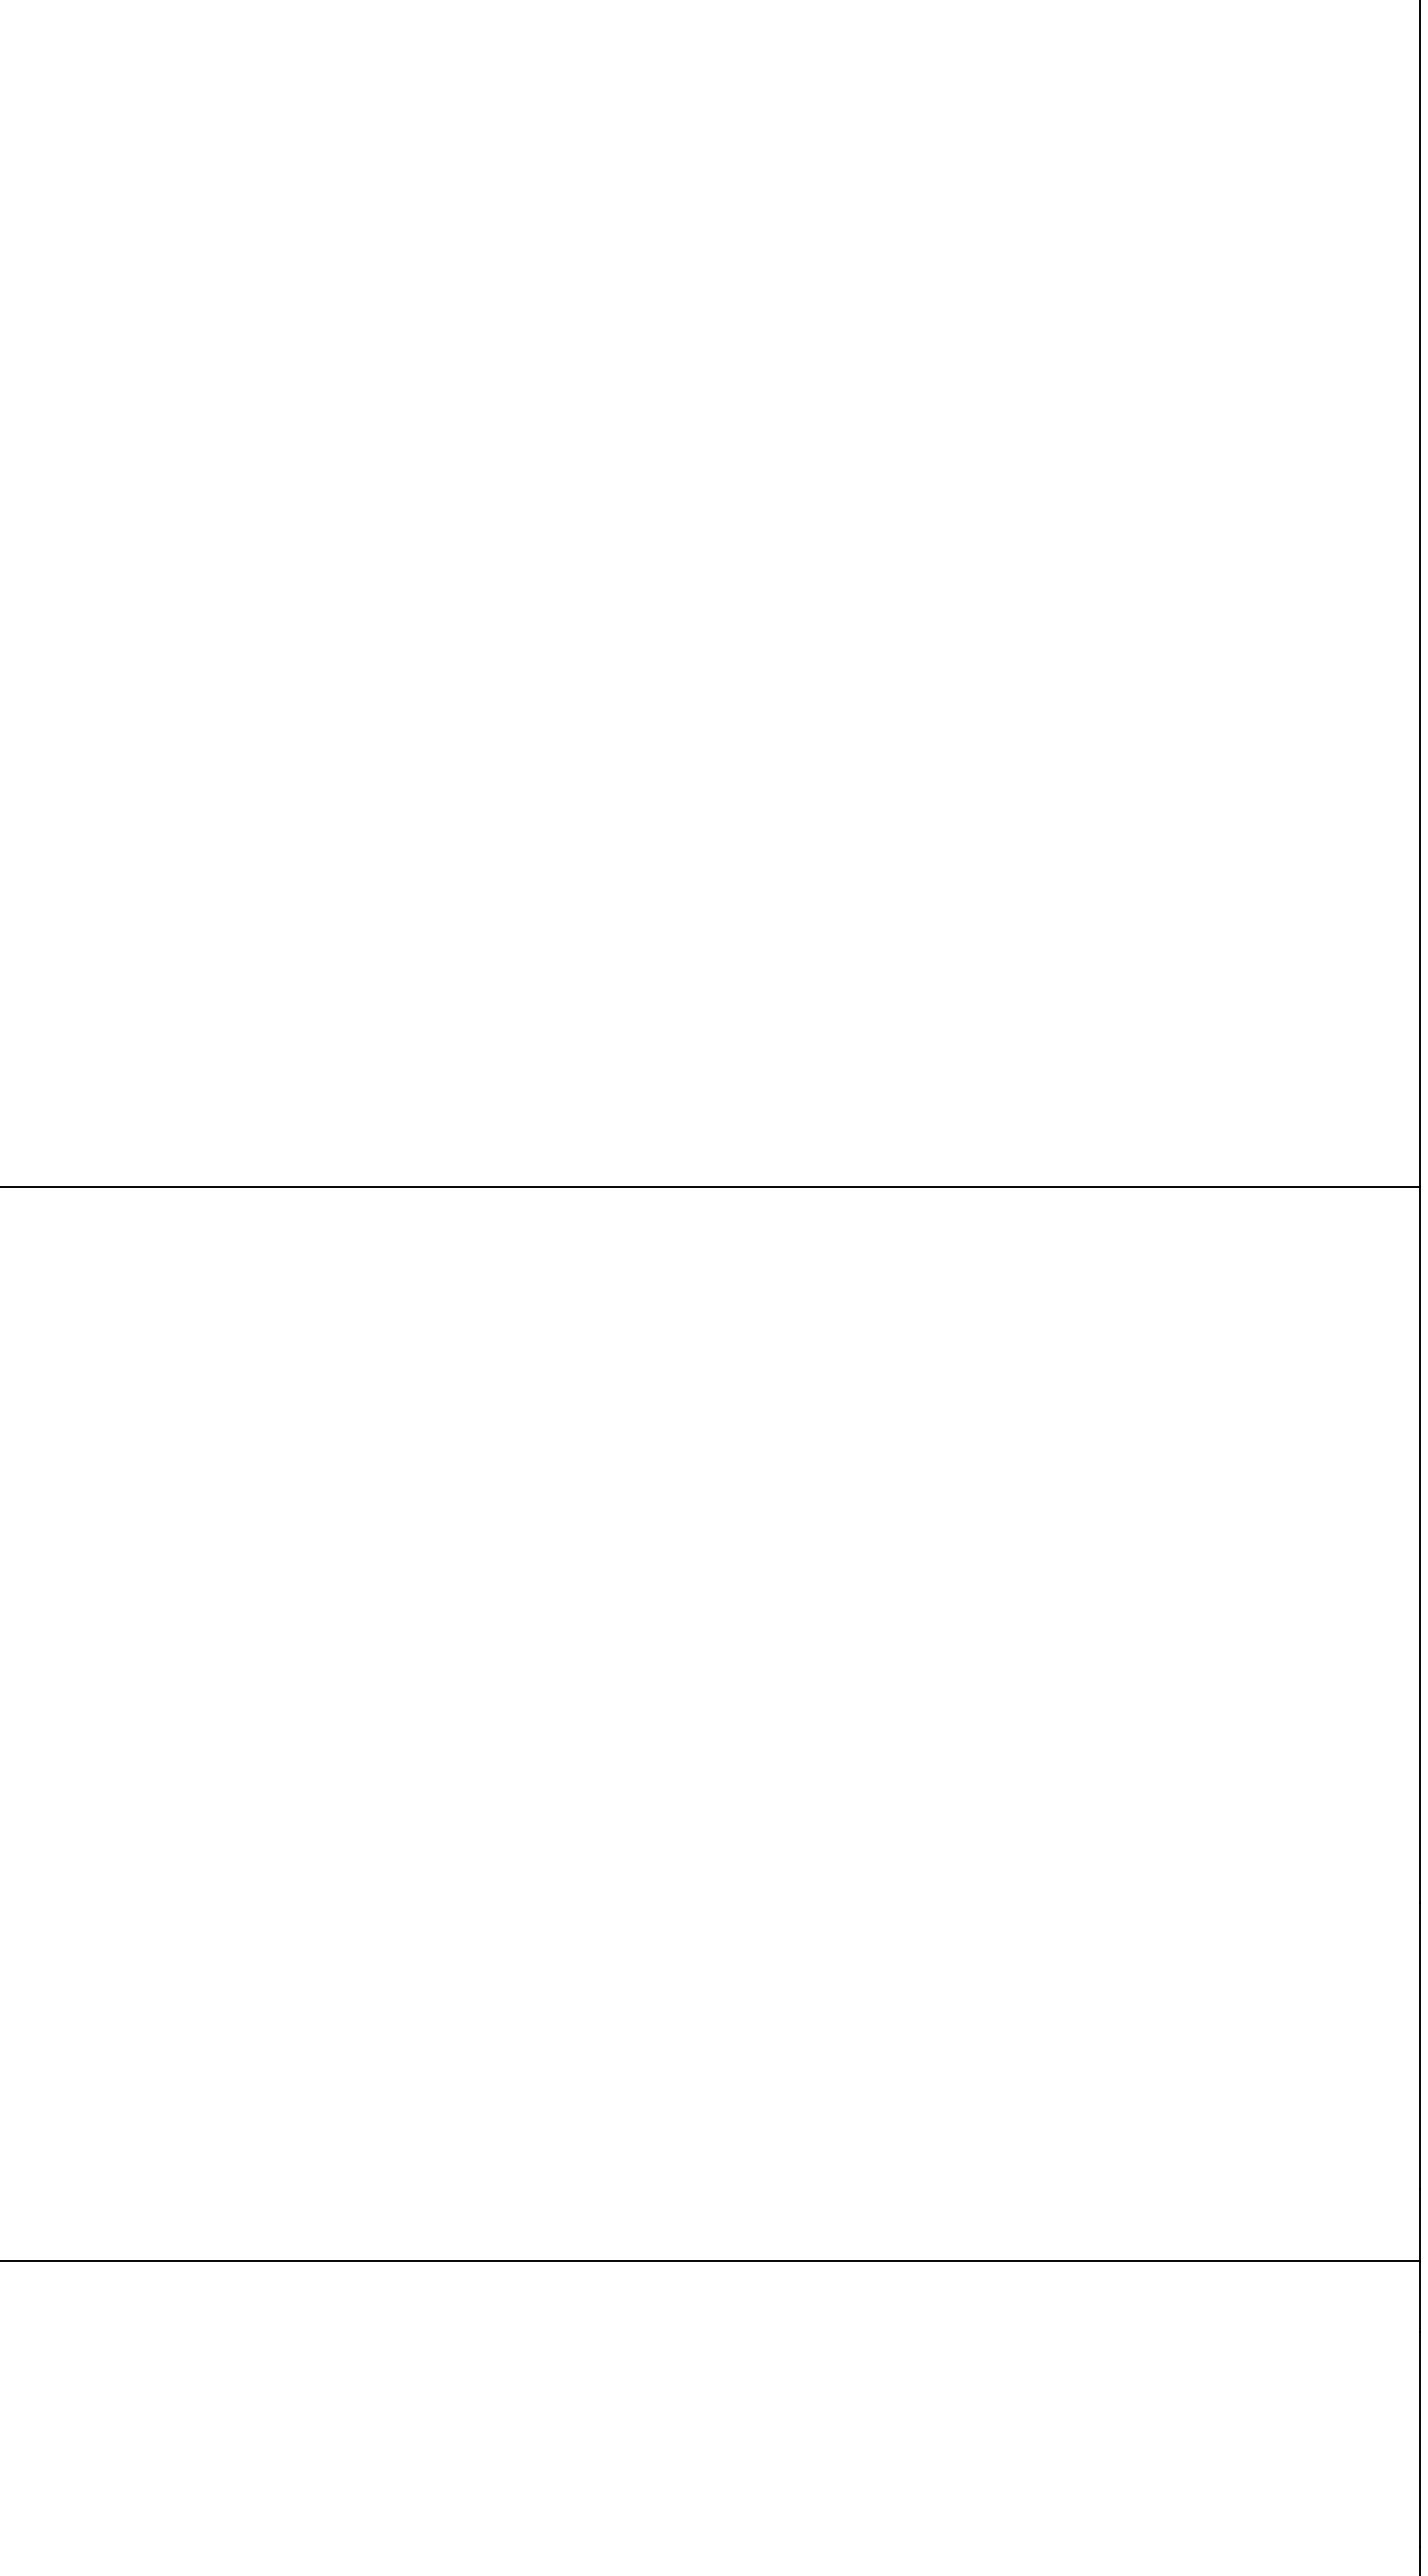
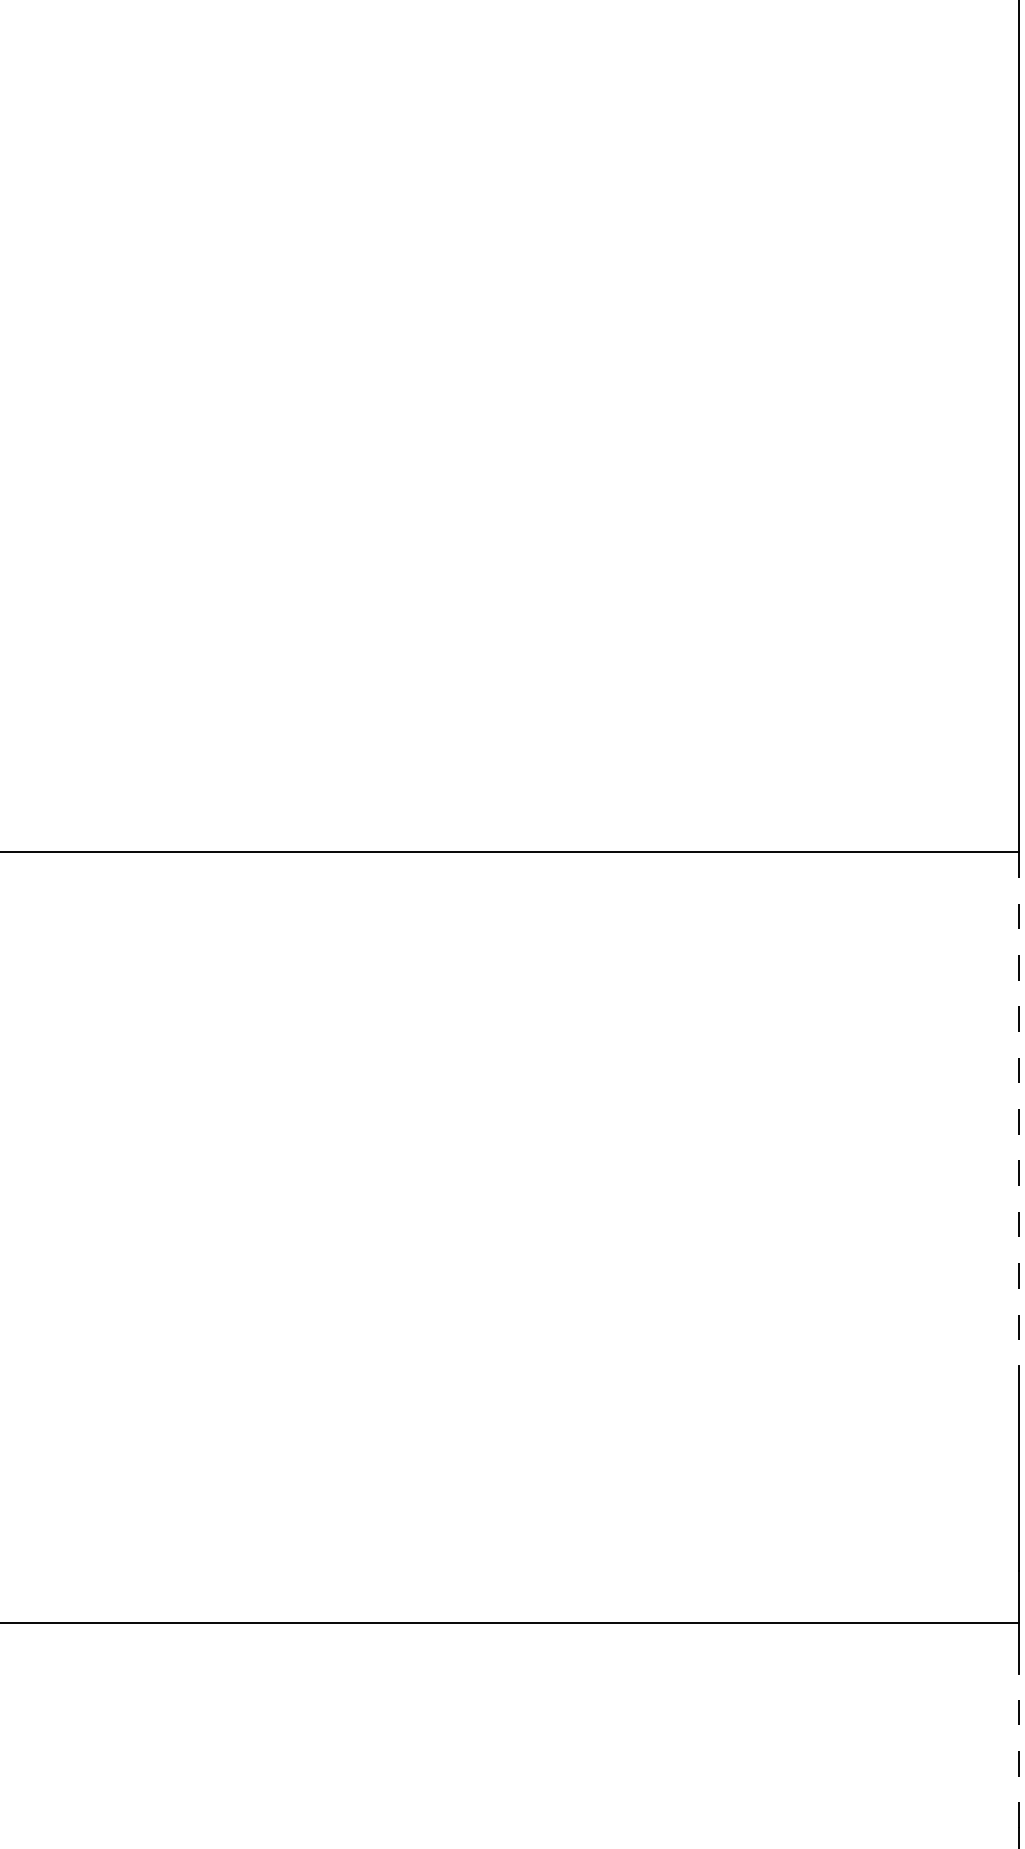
line: (1419, 1545) -> (1018, 1109), solid -> dashed
line: (1419, 2439) -> (1018, 1750), solid -> dashed

